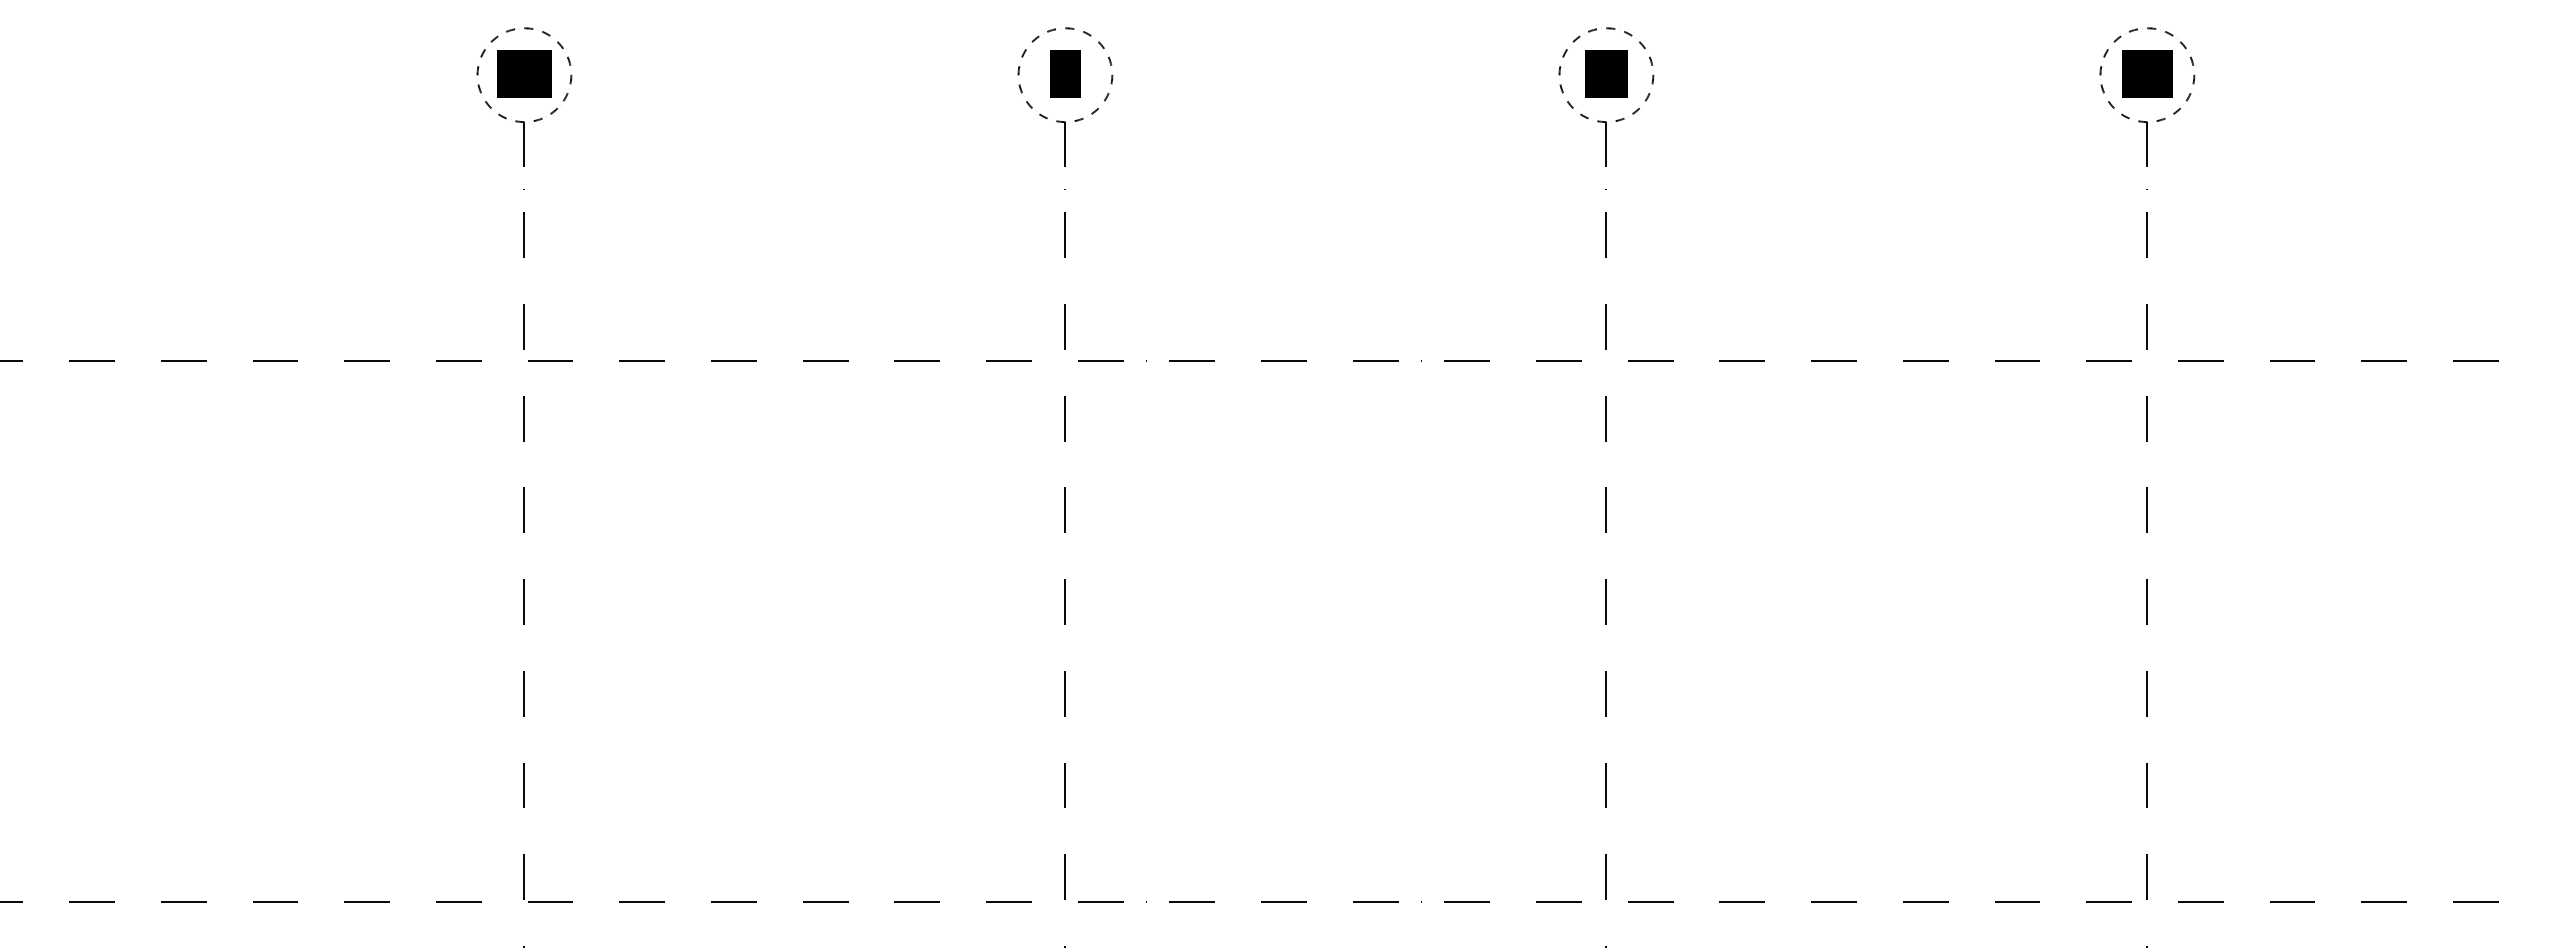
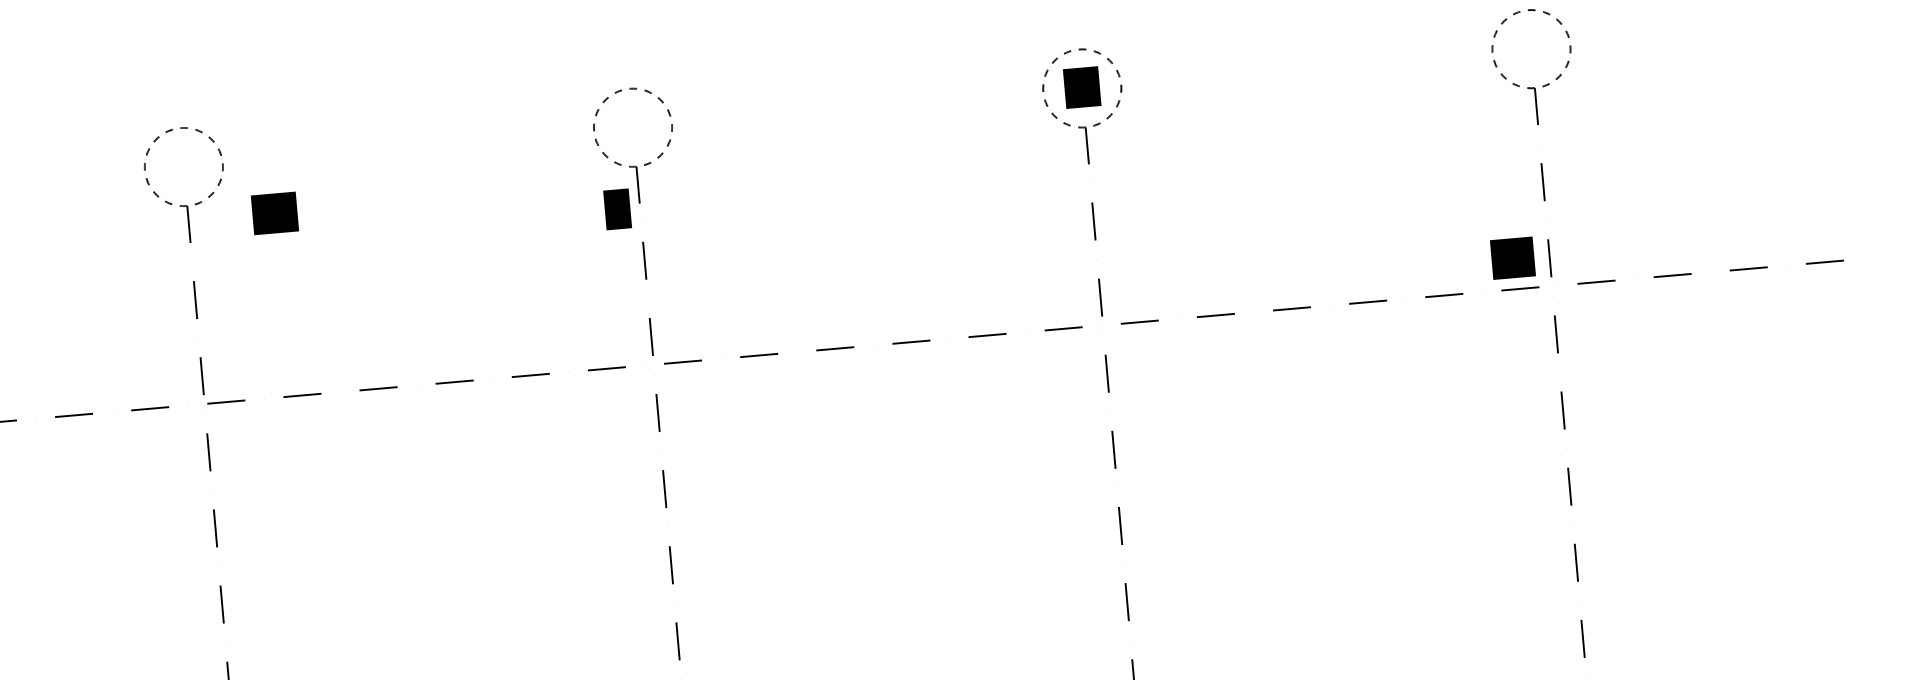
text: (524, 73) -> (274, 212), moved
text: (1065, 73) -> (617, 208), moved
text: (2147, 73) -> (1512, 257), moved

